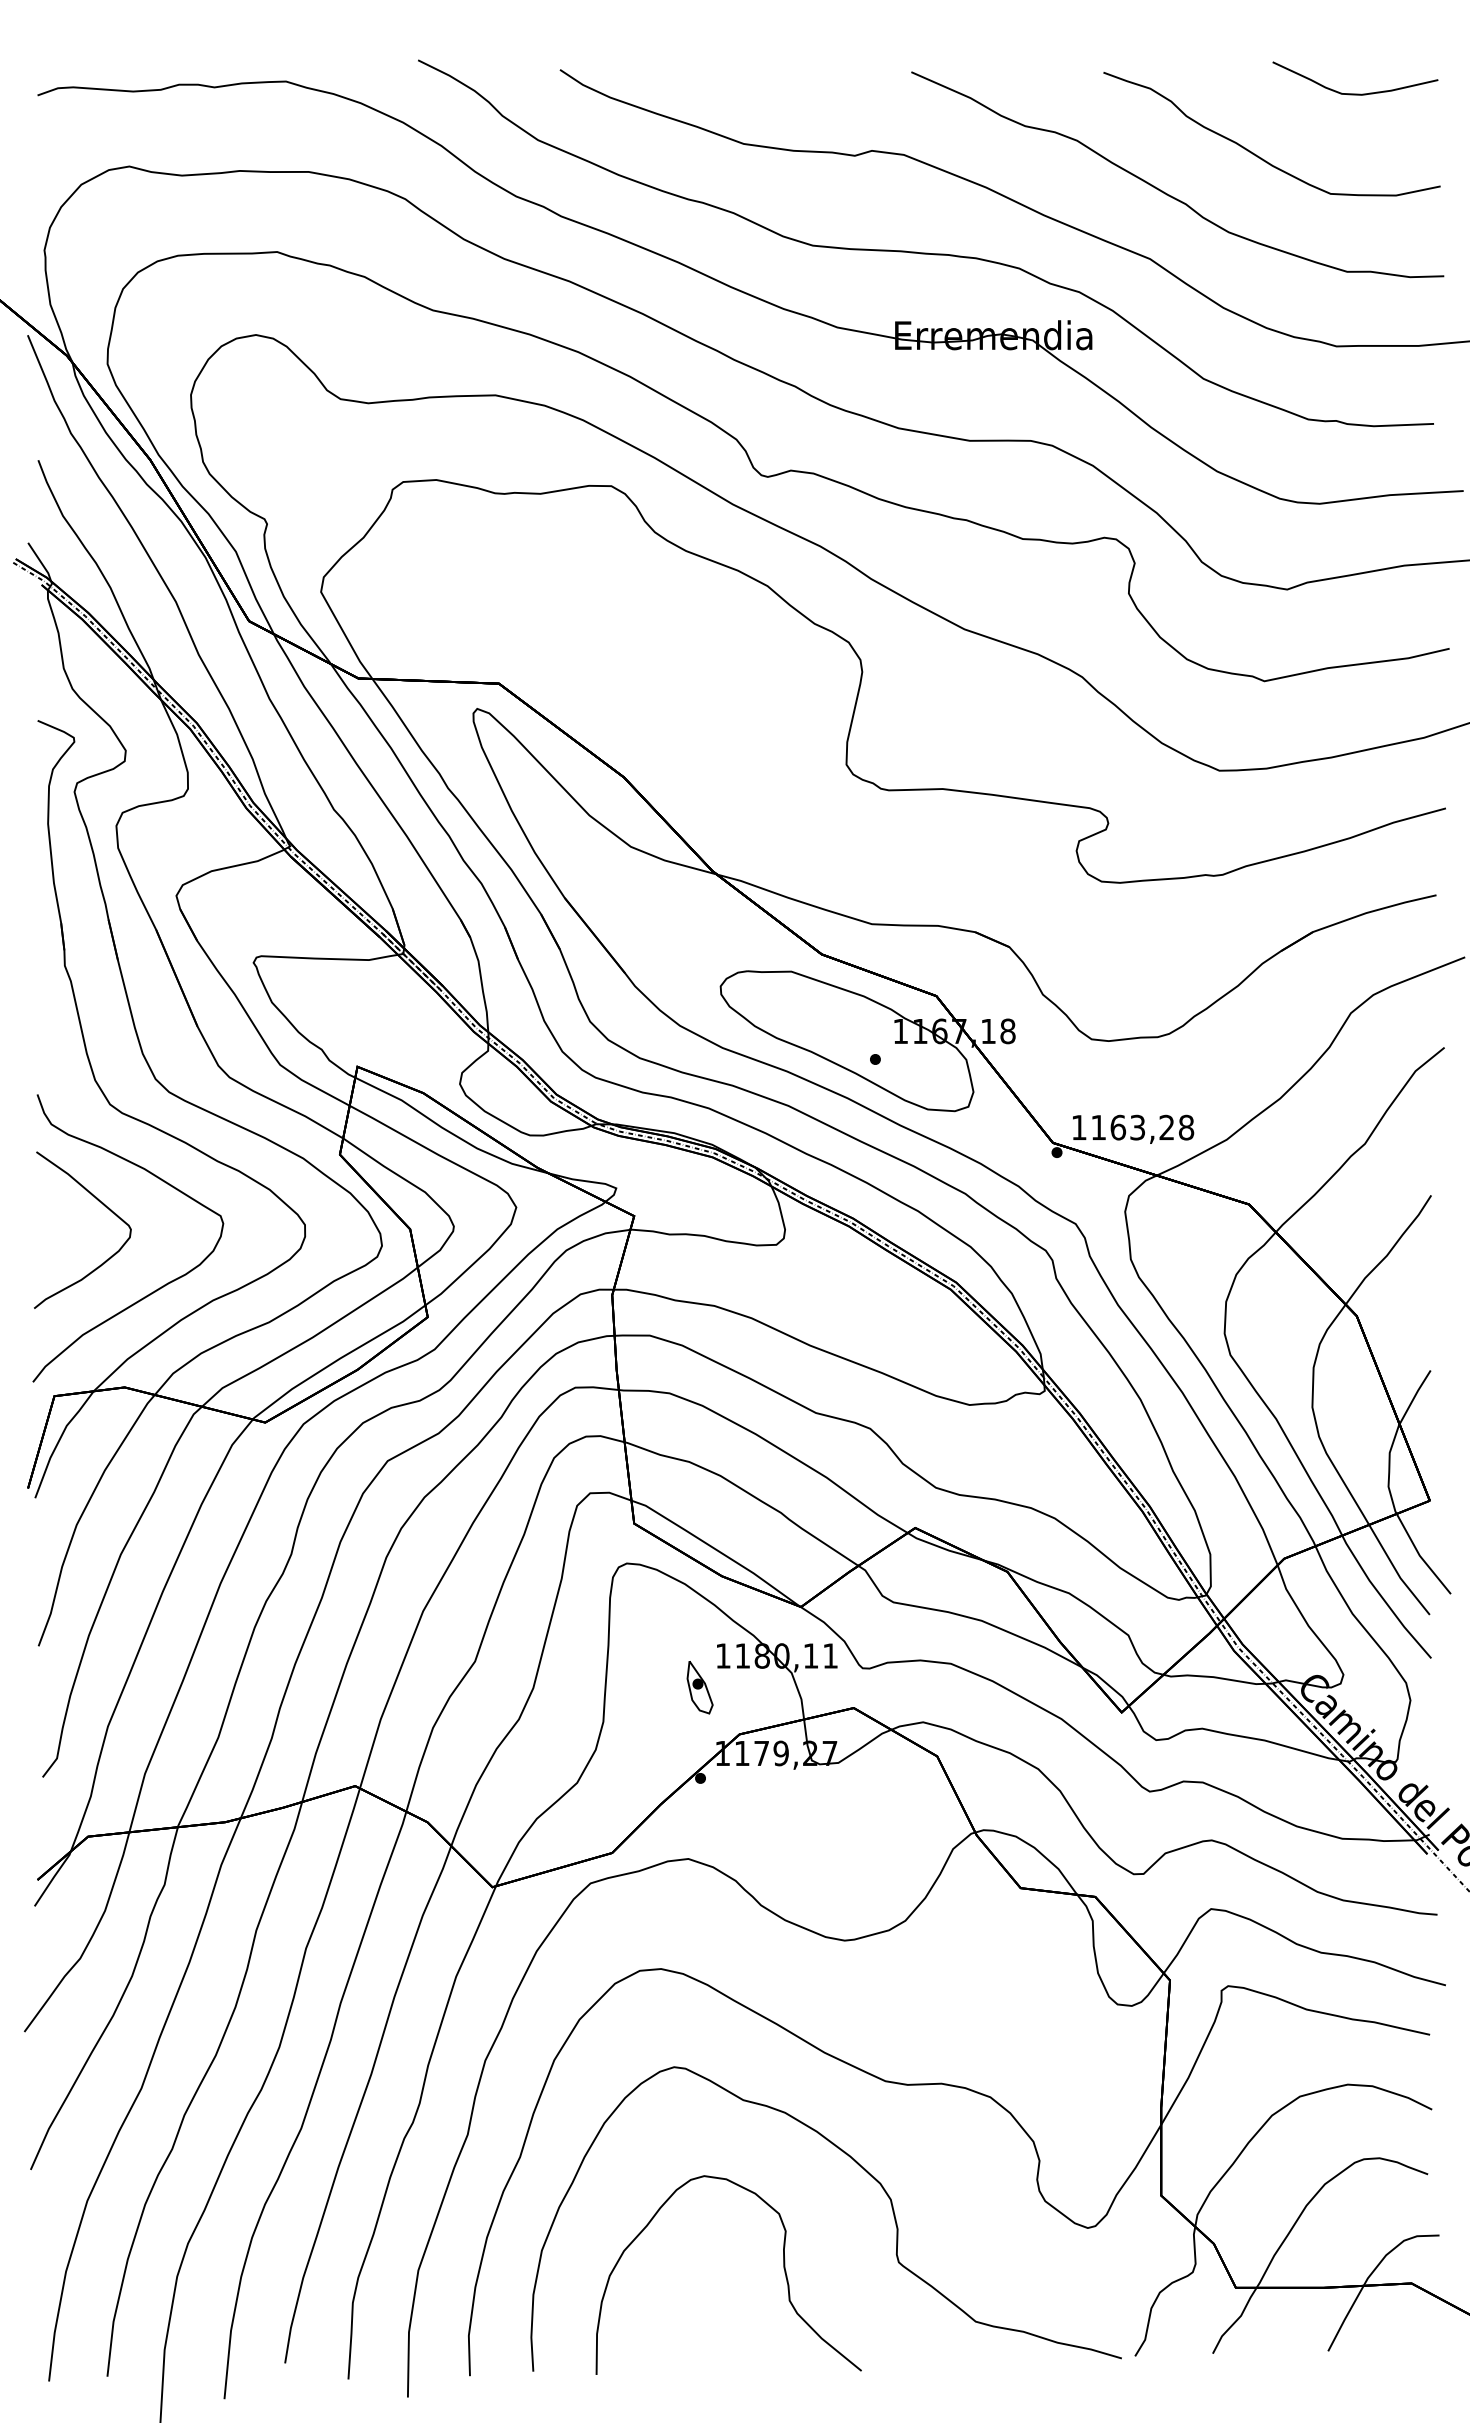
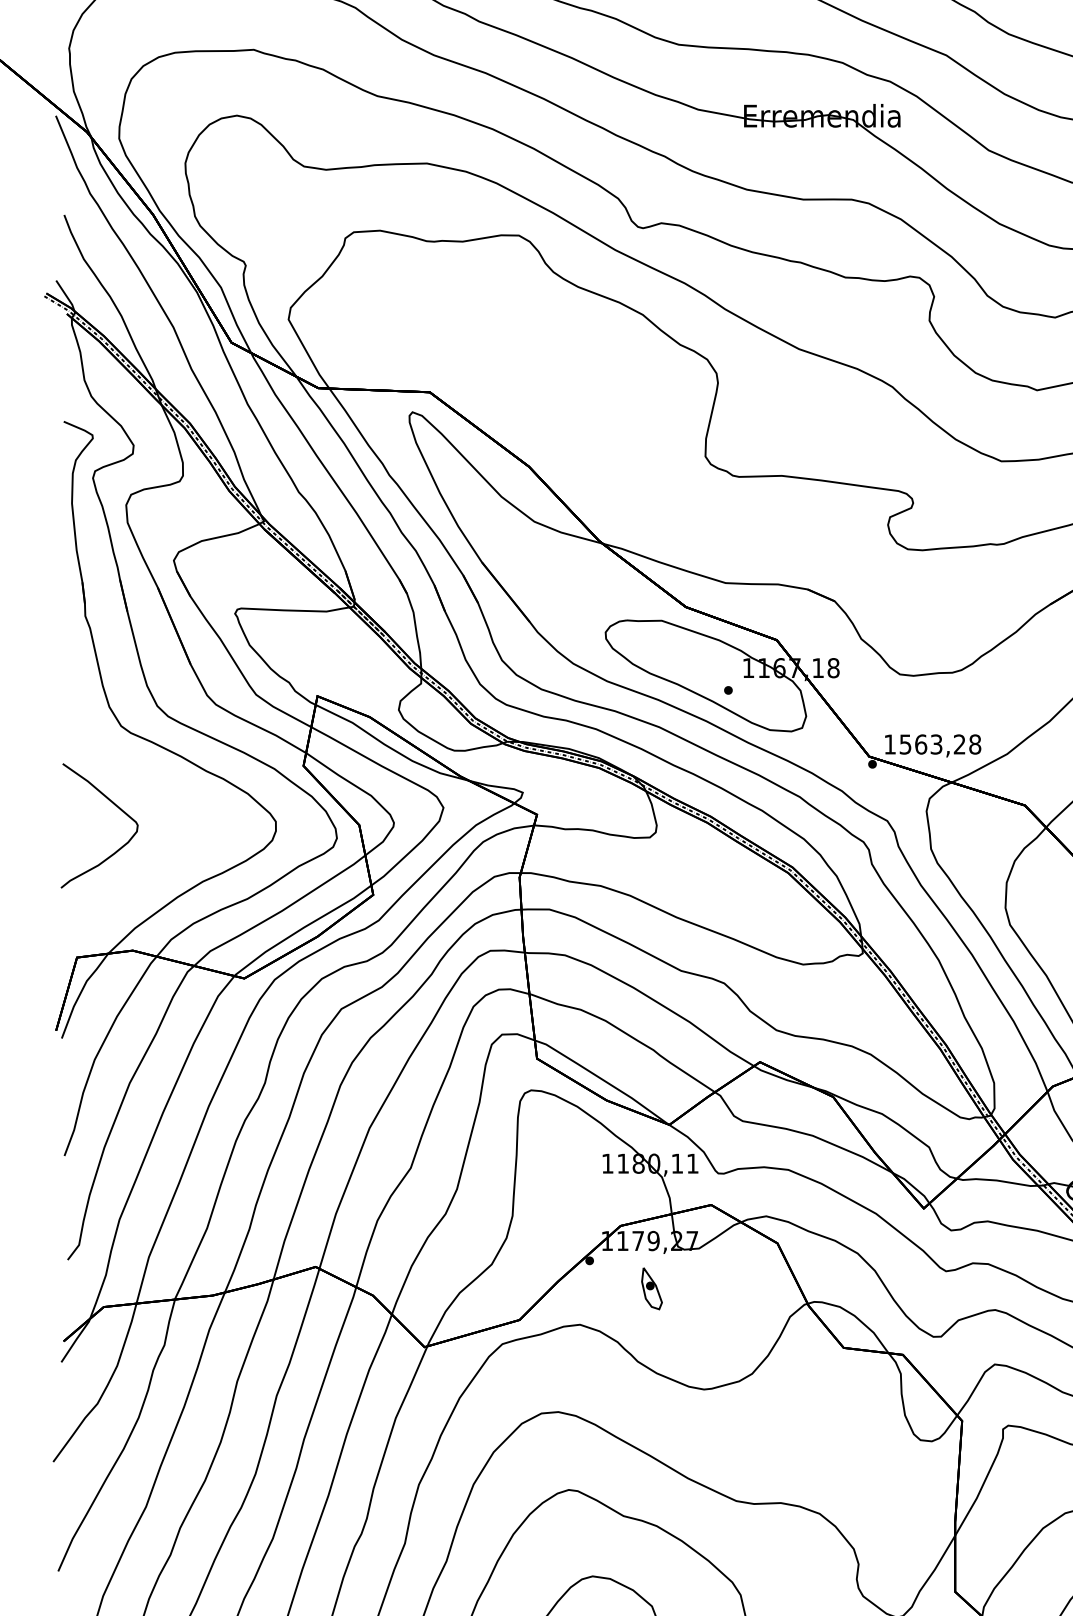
text: (1098, 1127) -> (905, 744), 1163,28 -> 1563,28
curve: (157, 1288) -> (158, 872), removed
part: (699, 1687) -> (651, 1288), moved

